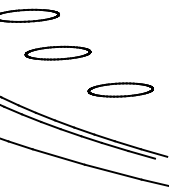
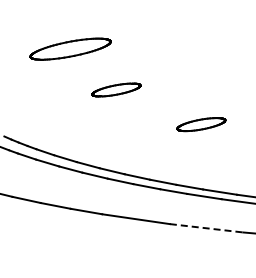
part: (58, 52) -> (116, 89), size x0.6
part: (120, 89) -> (201, 124), size x0.6
line: (113, 172) -> (206, 228), solid -> dashed

